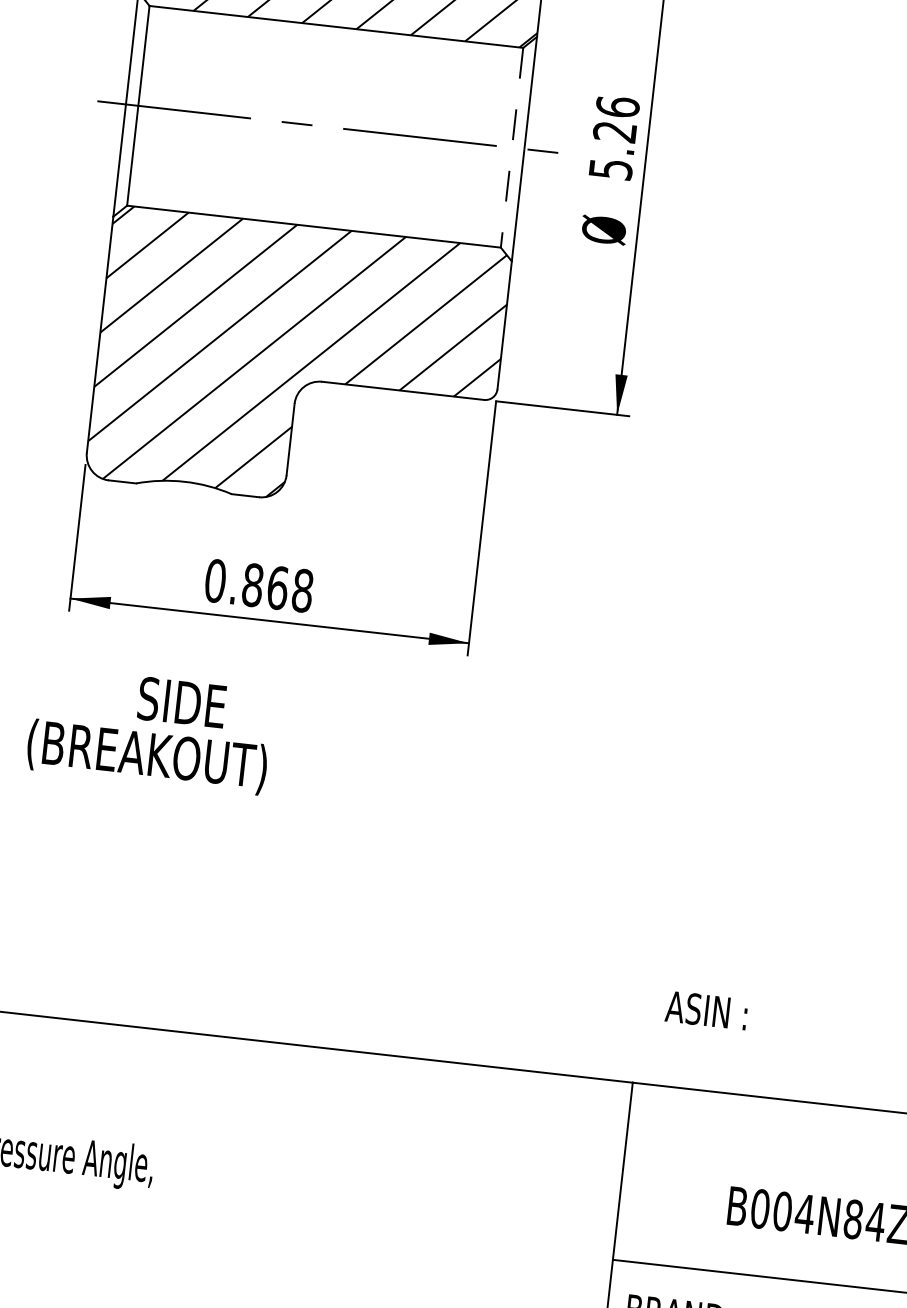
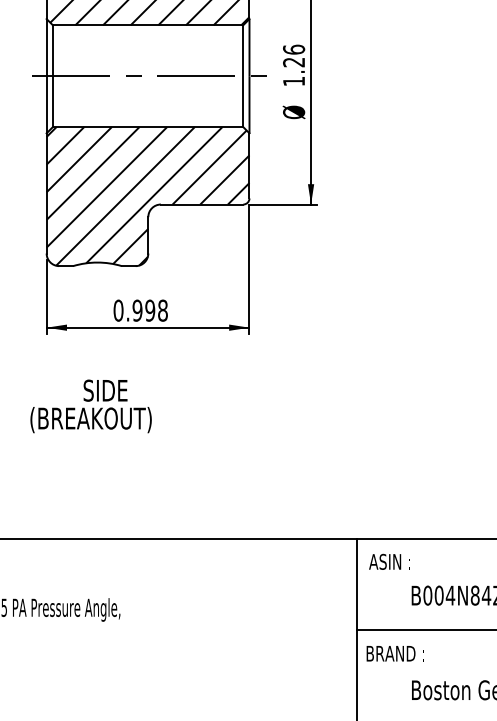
line: (512, 148) -> (243, 76), dashed -> solid
text: (611, 169) -> (294, 81), 5.26 -> 1.26
text: (264, 586) -> (143, 310), 0.868 -> 0.998
text: (148, 730) -> (90, 406), moved
text: (706, 1009) -> (389, 561), moved

